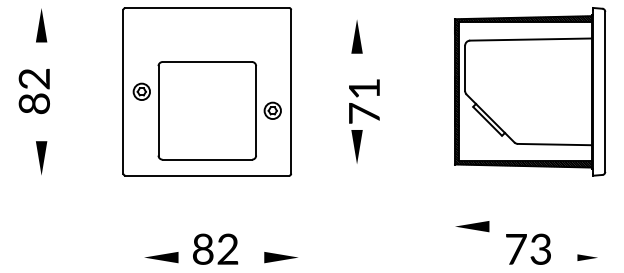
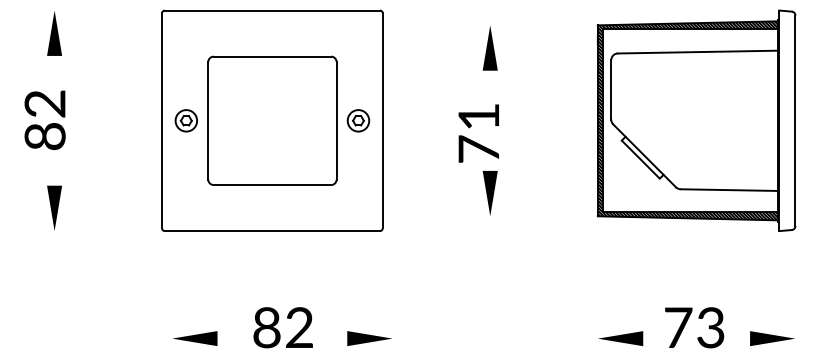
part: (356, 36) -> (489, 48), moved
part: (219, 110) -> (288, 120), moved
part: (356, 146) -> (489, 192), moved
part: (472, 226) -> (620, 338), moved
part: (161, 257) -> (195, 338), moved
part: (587, 257) -> (772, 338), size x1.67

